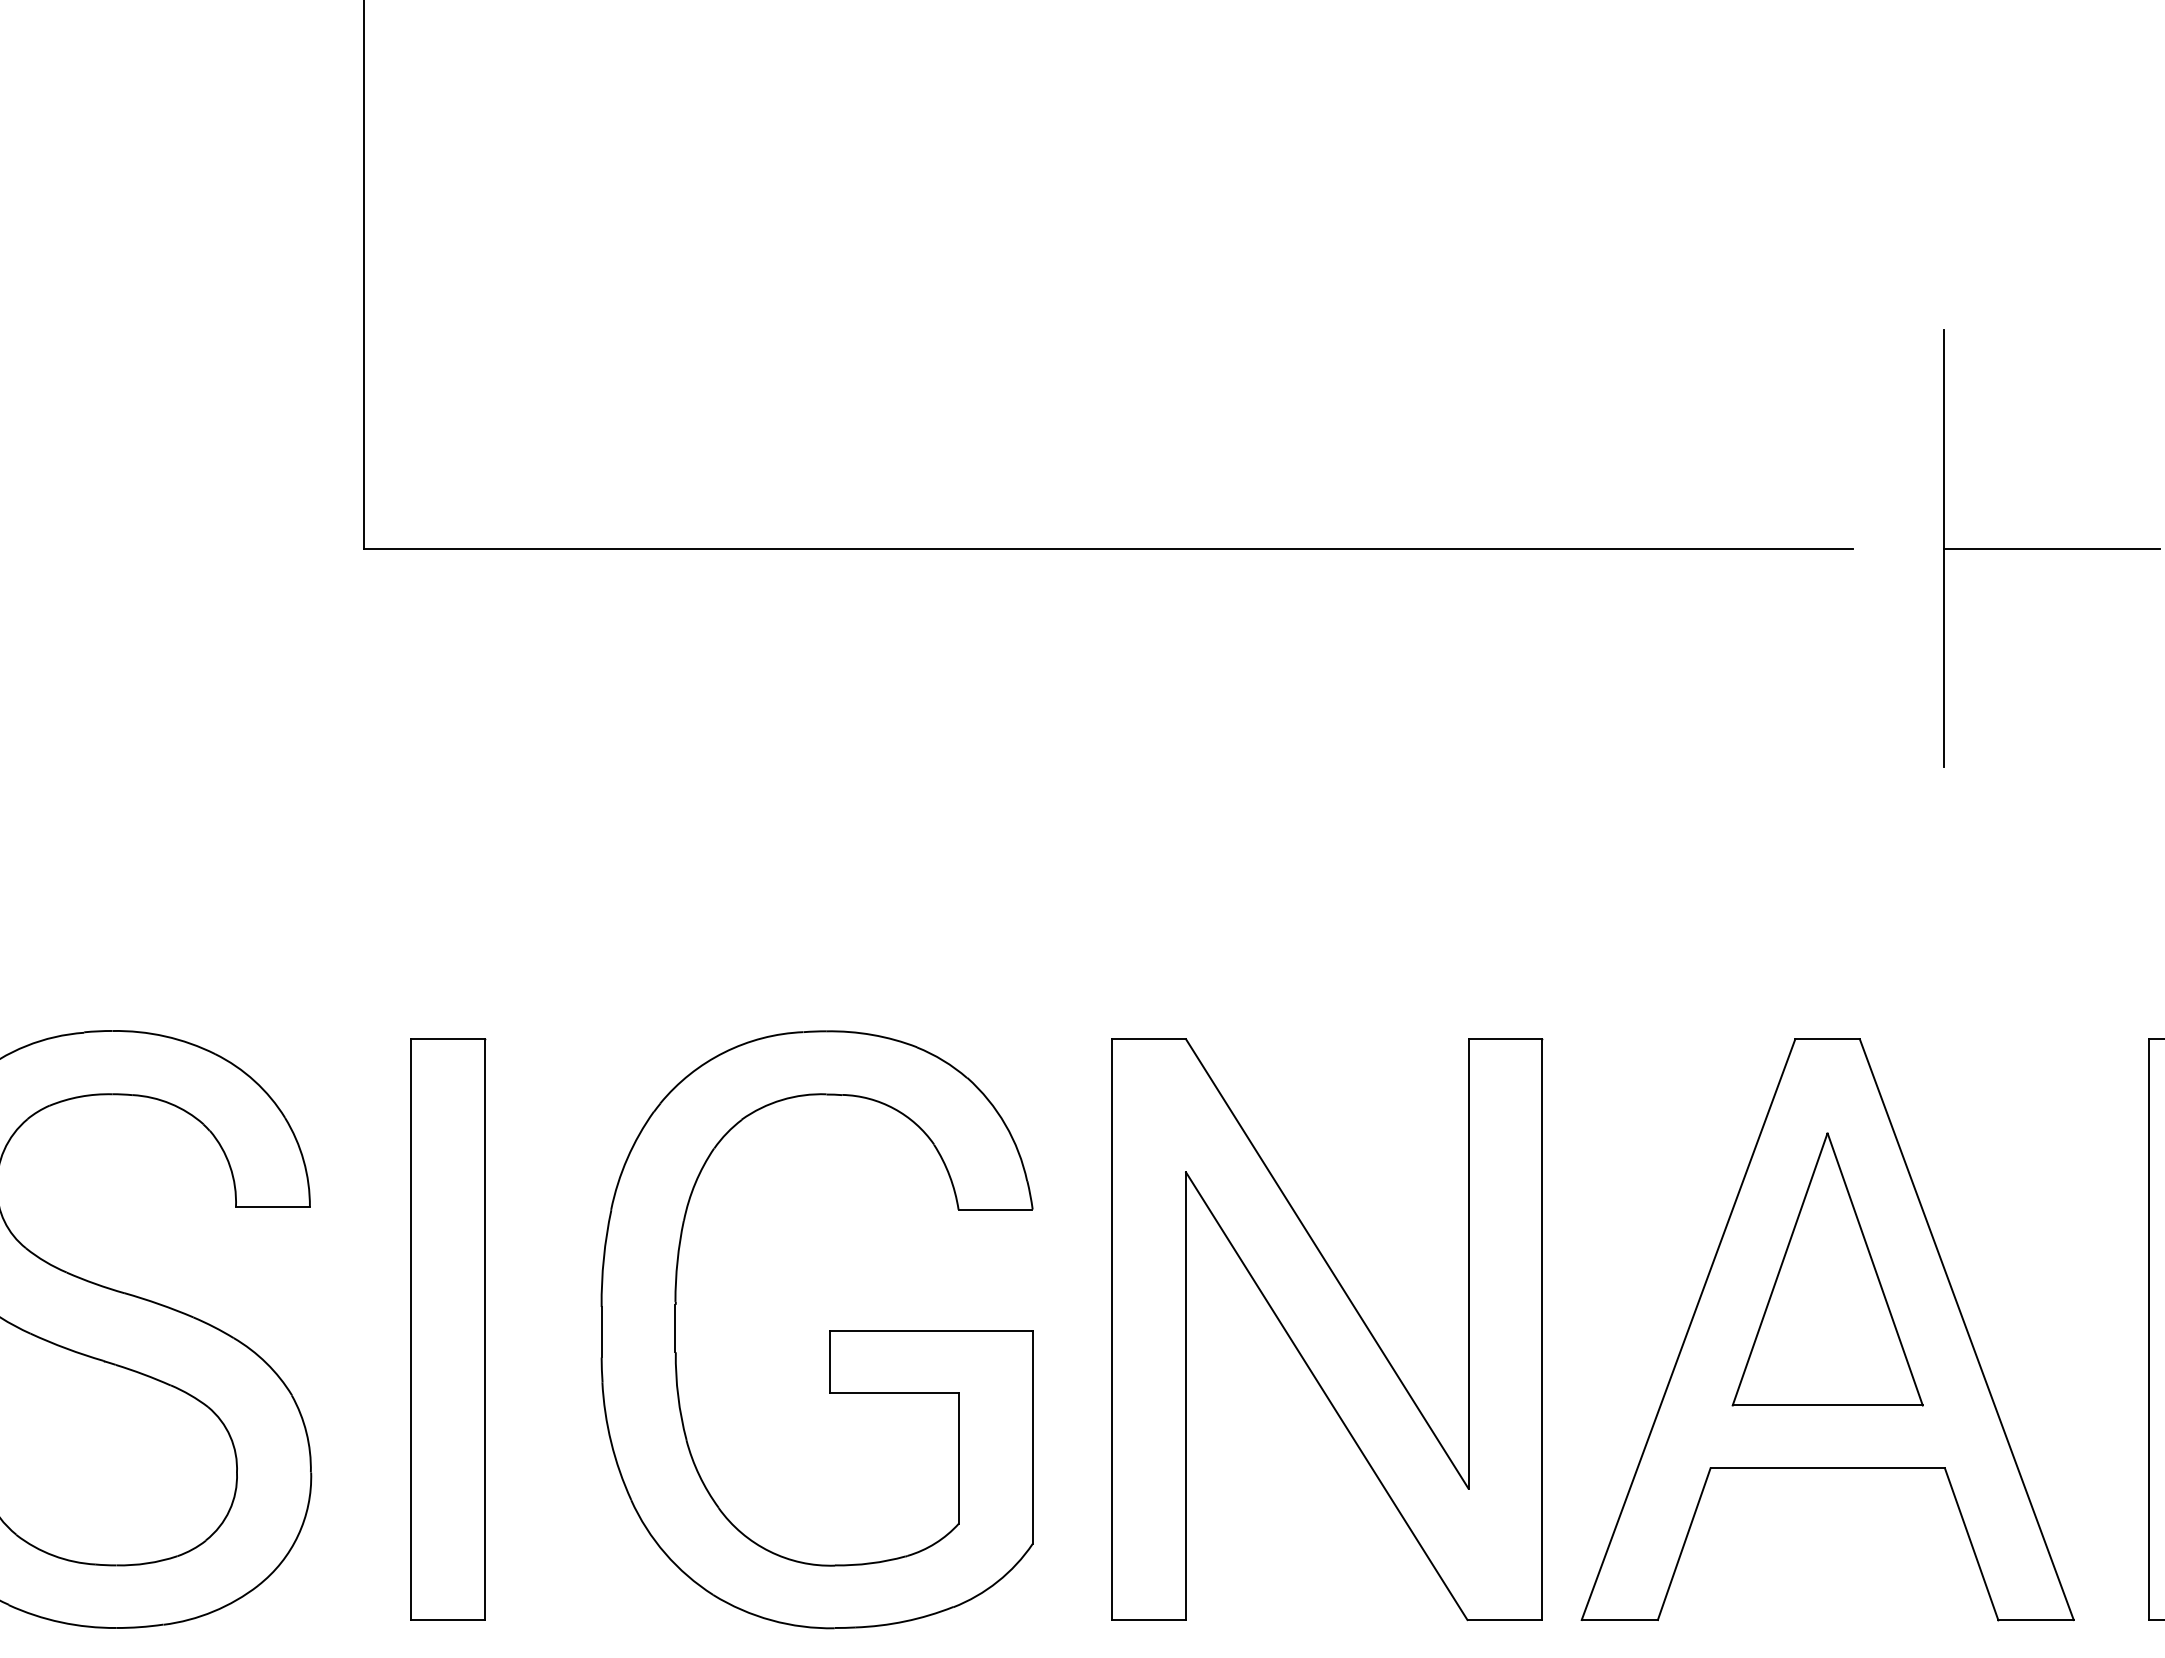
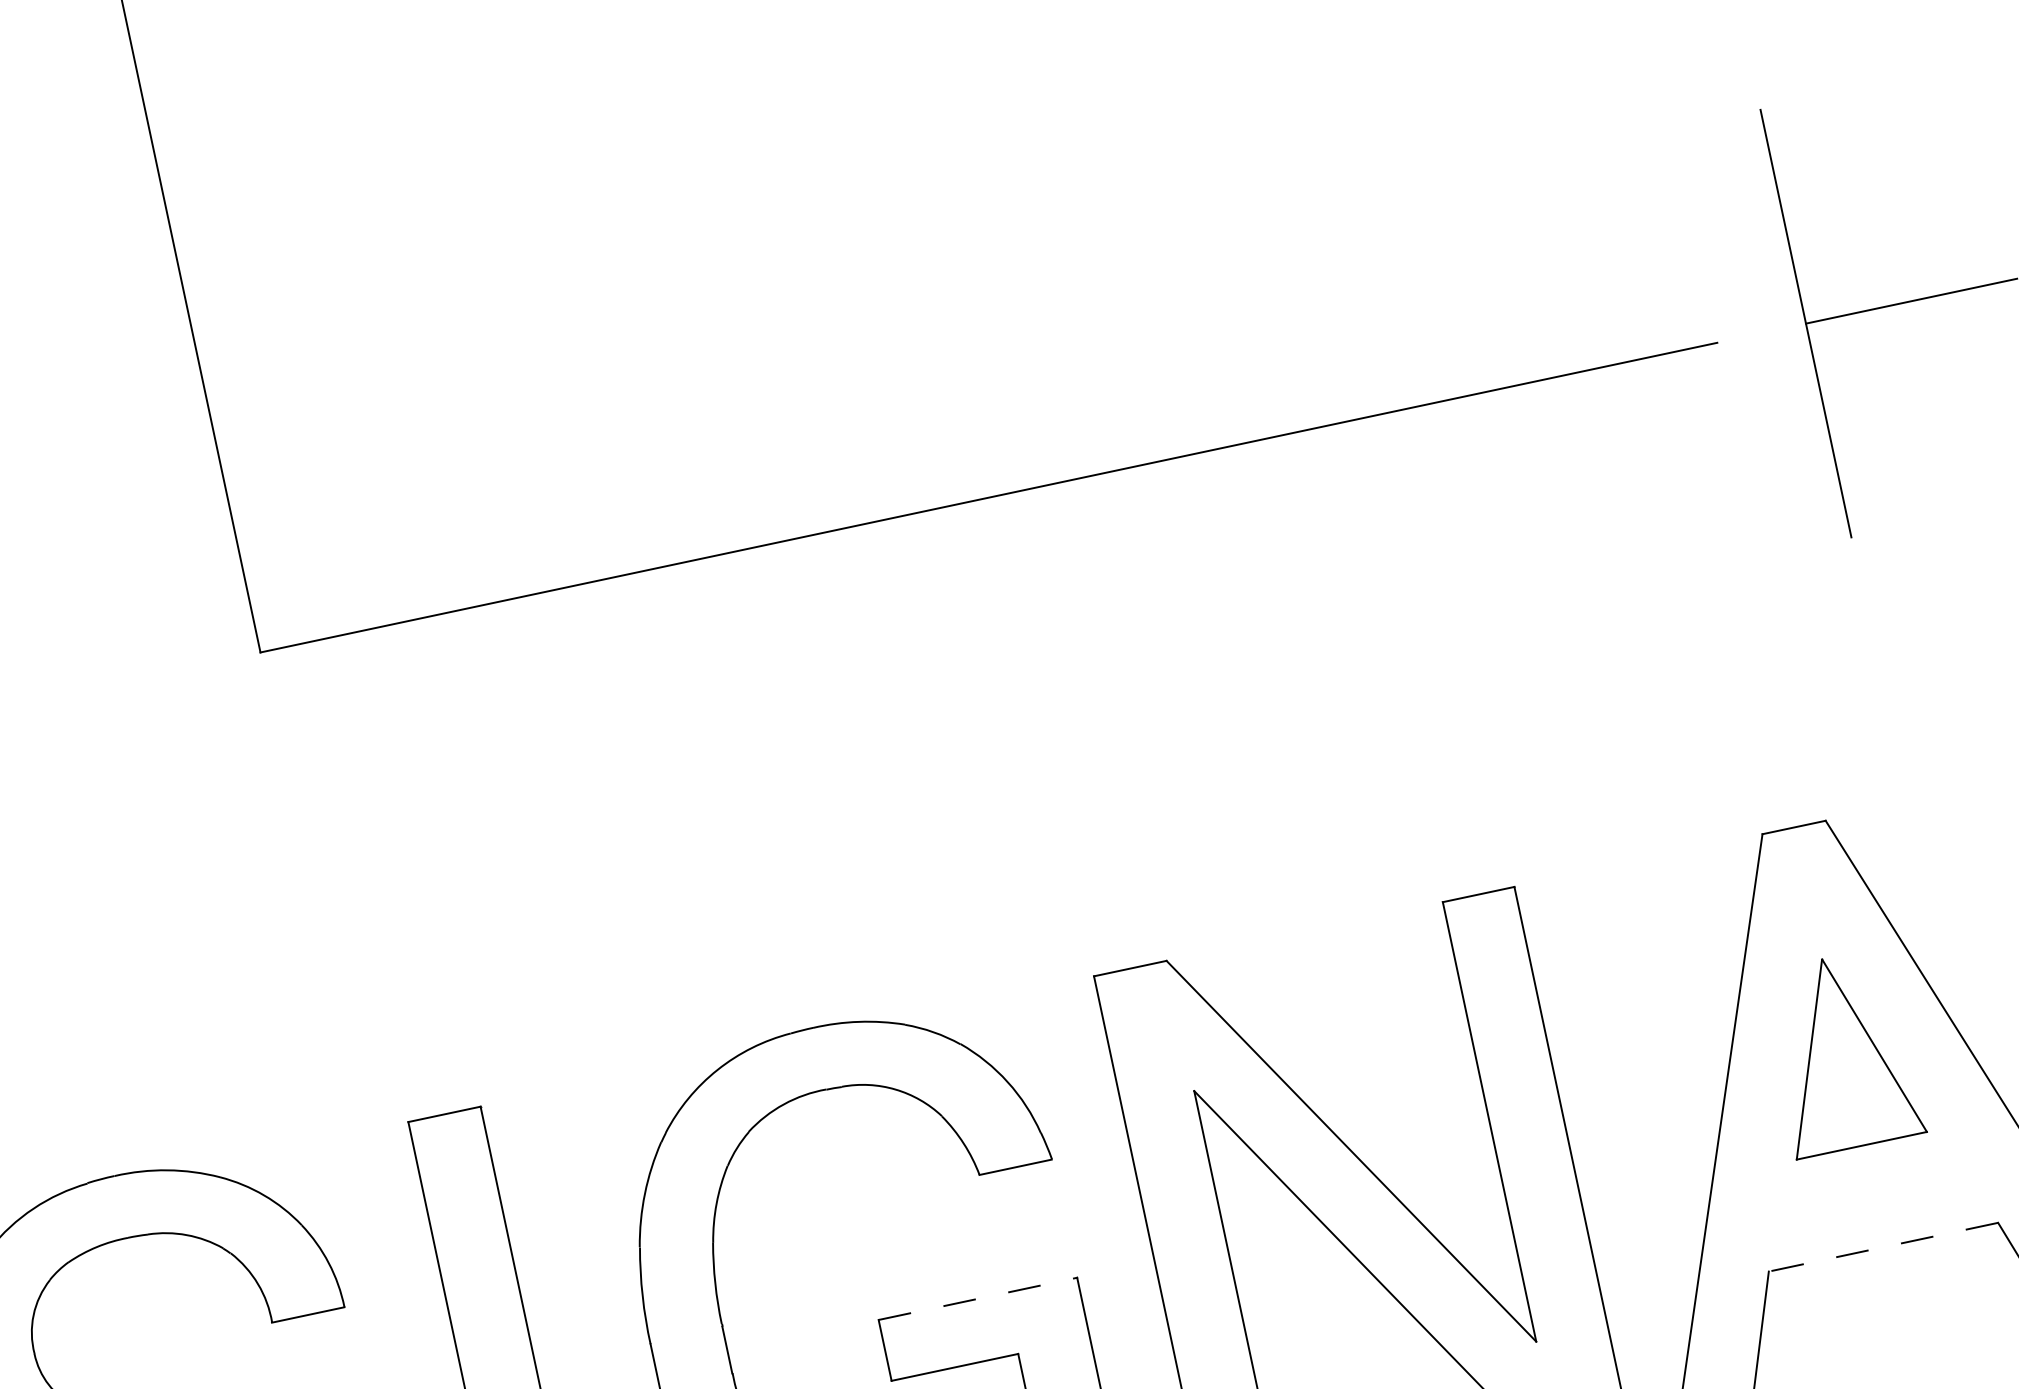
part: (1827, 1269) -> (1841, 1052), size x0.7
line: (931, 1330) -> (978, 1298), solid -> dashed
line: (1827, 1468) -> (1883, 1247), solid -> dashed

